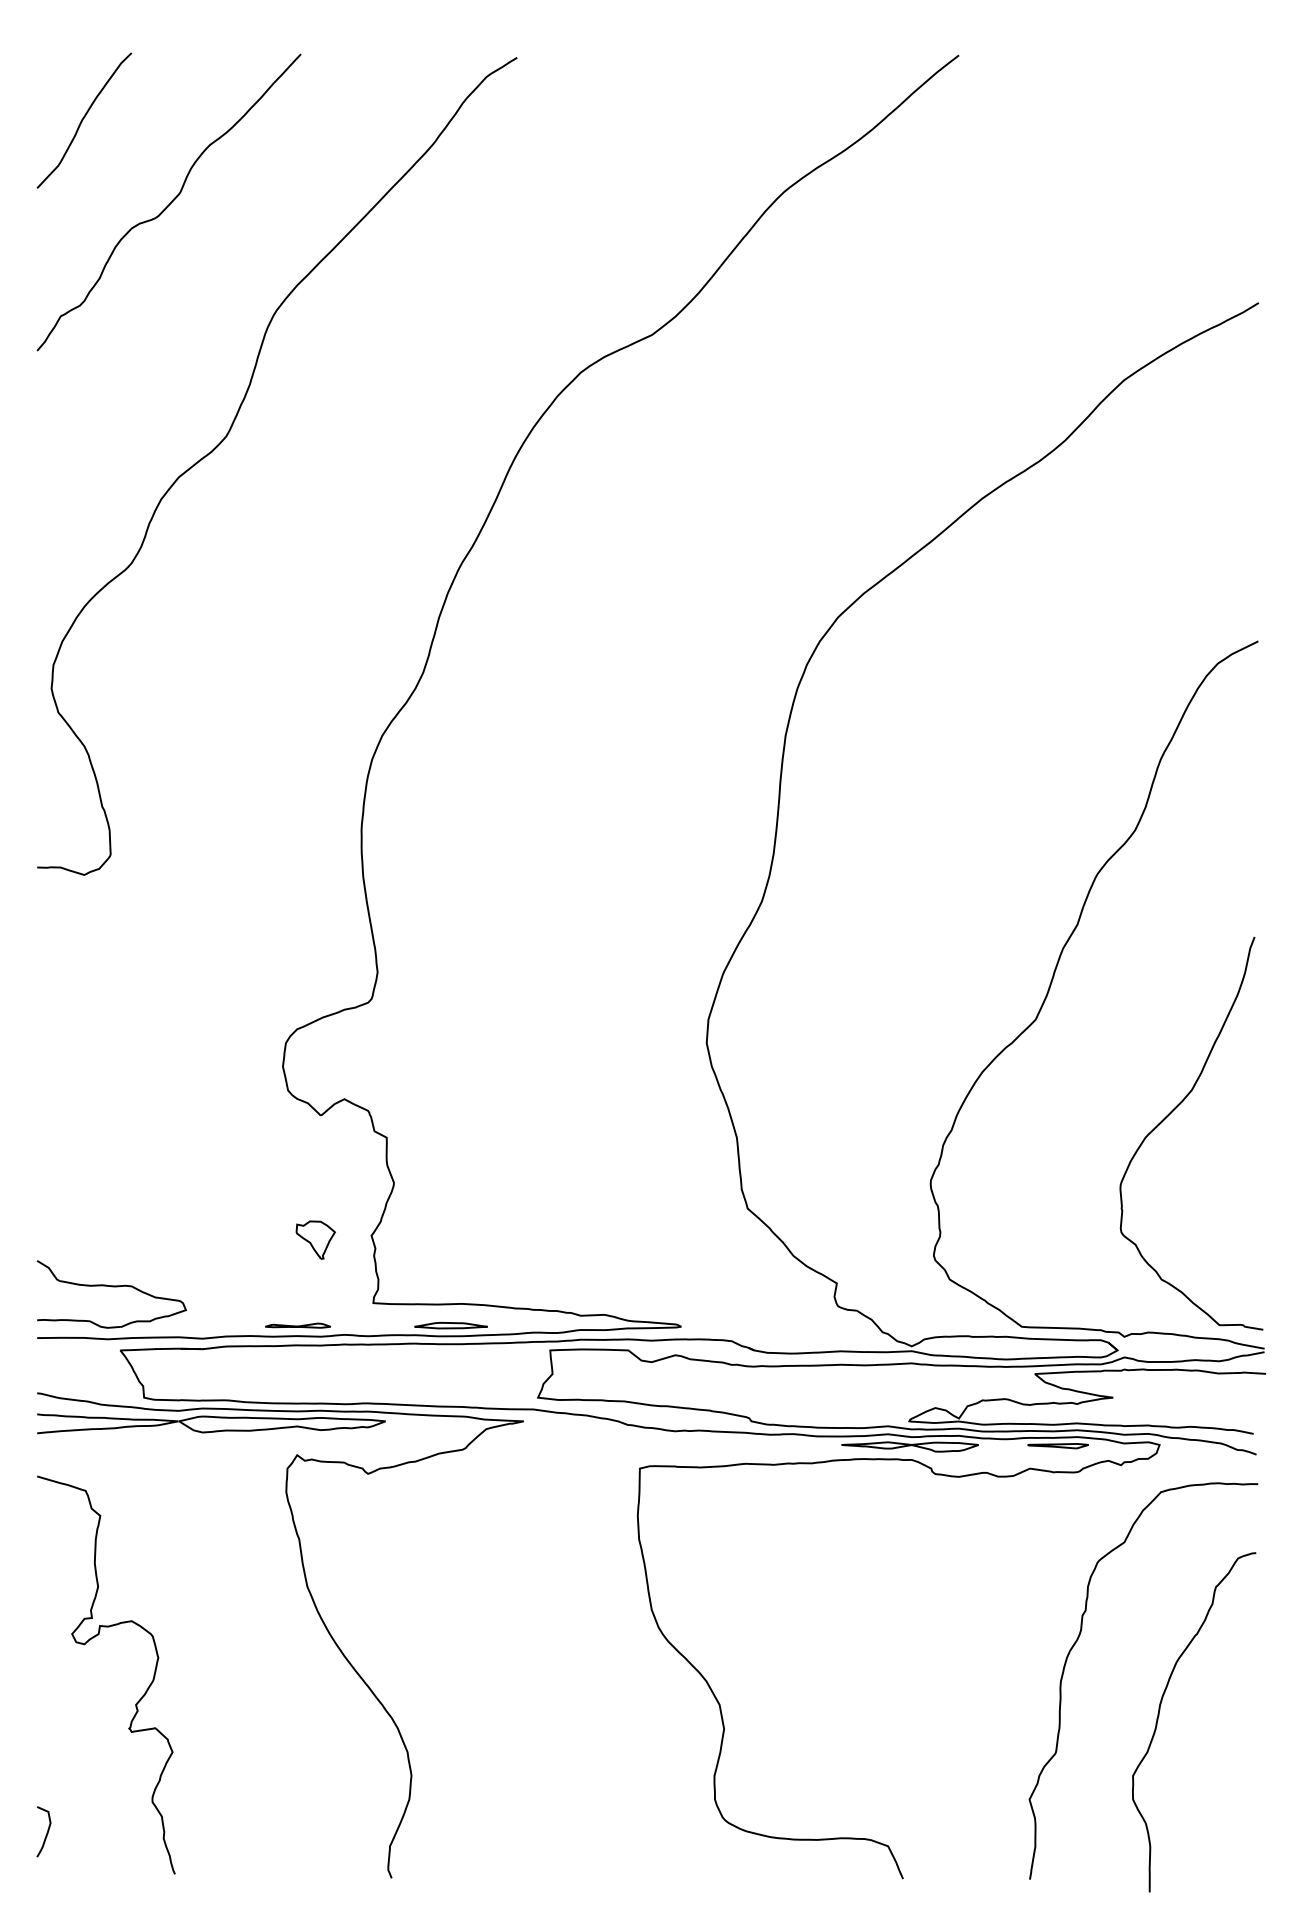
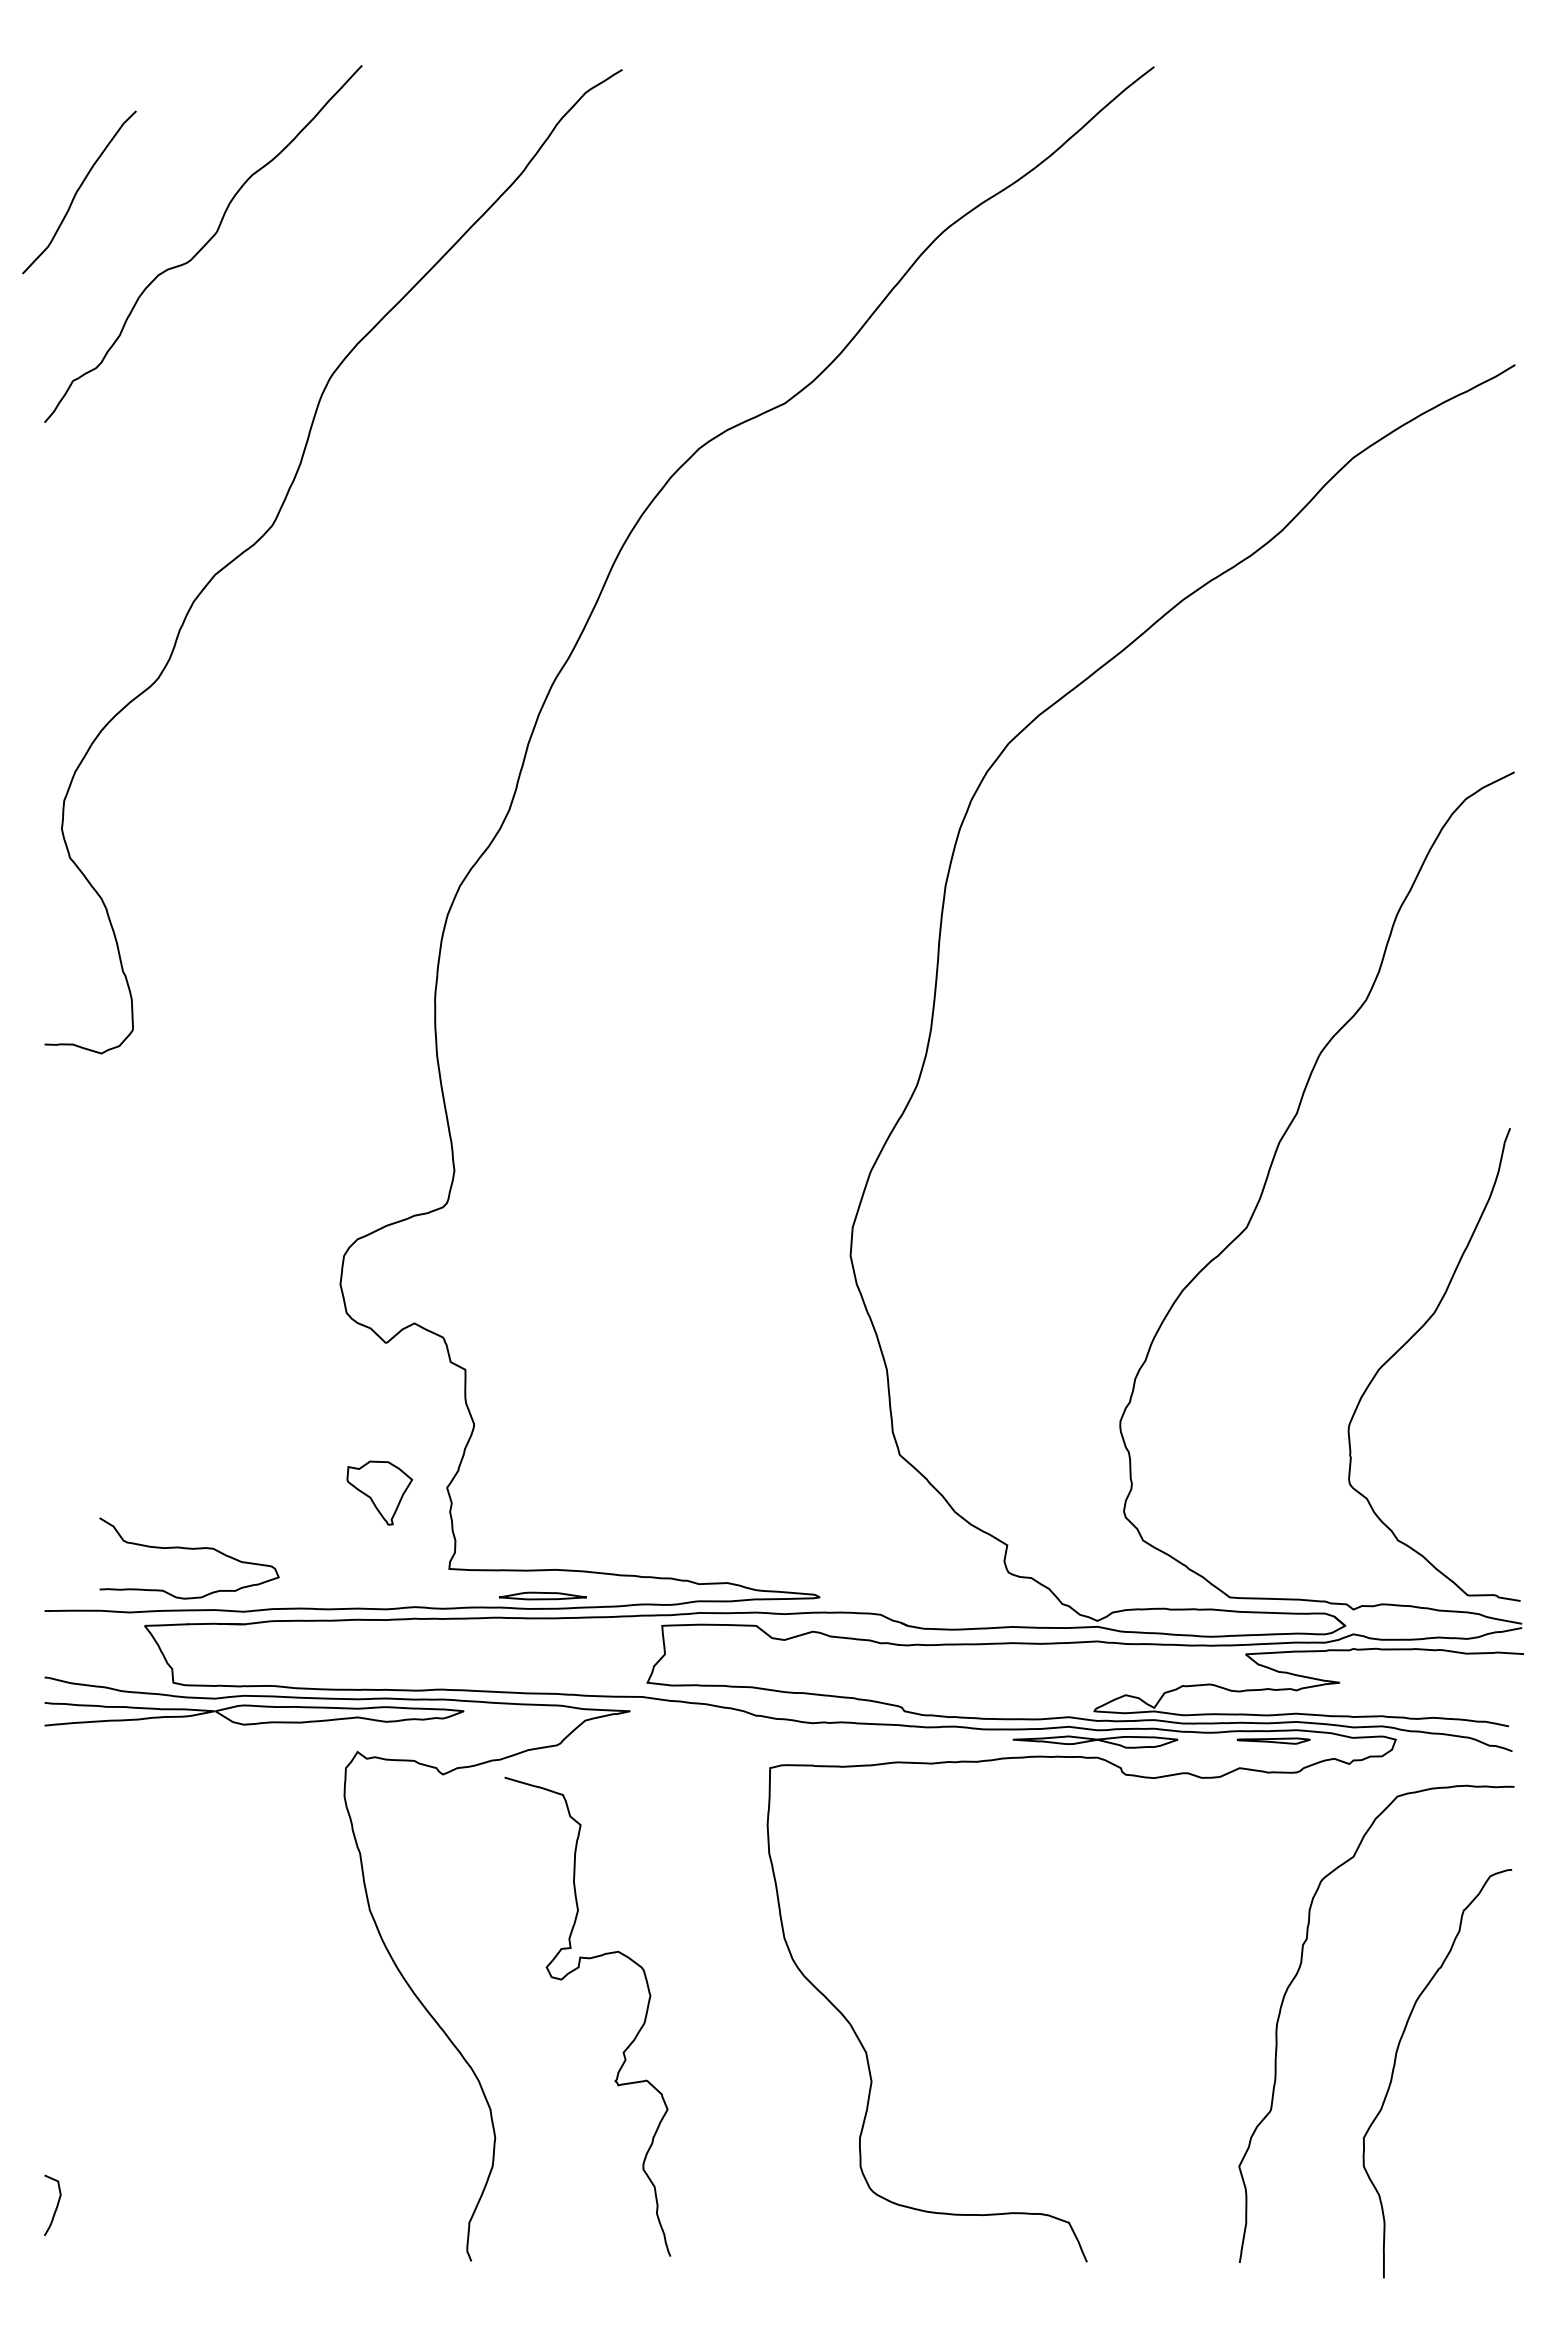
curve: (83, 119) -> (78, 191), moved
part: (316, 1239) -> (380, 1492), size x1.4
curve: (111, 1286) -> (189, 1549), moved
part: (297, 1325) -> (358, 1595), removed
curve: (85, 1645) -> (562, 1980), moved

